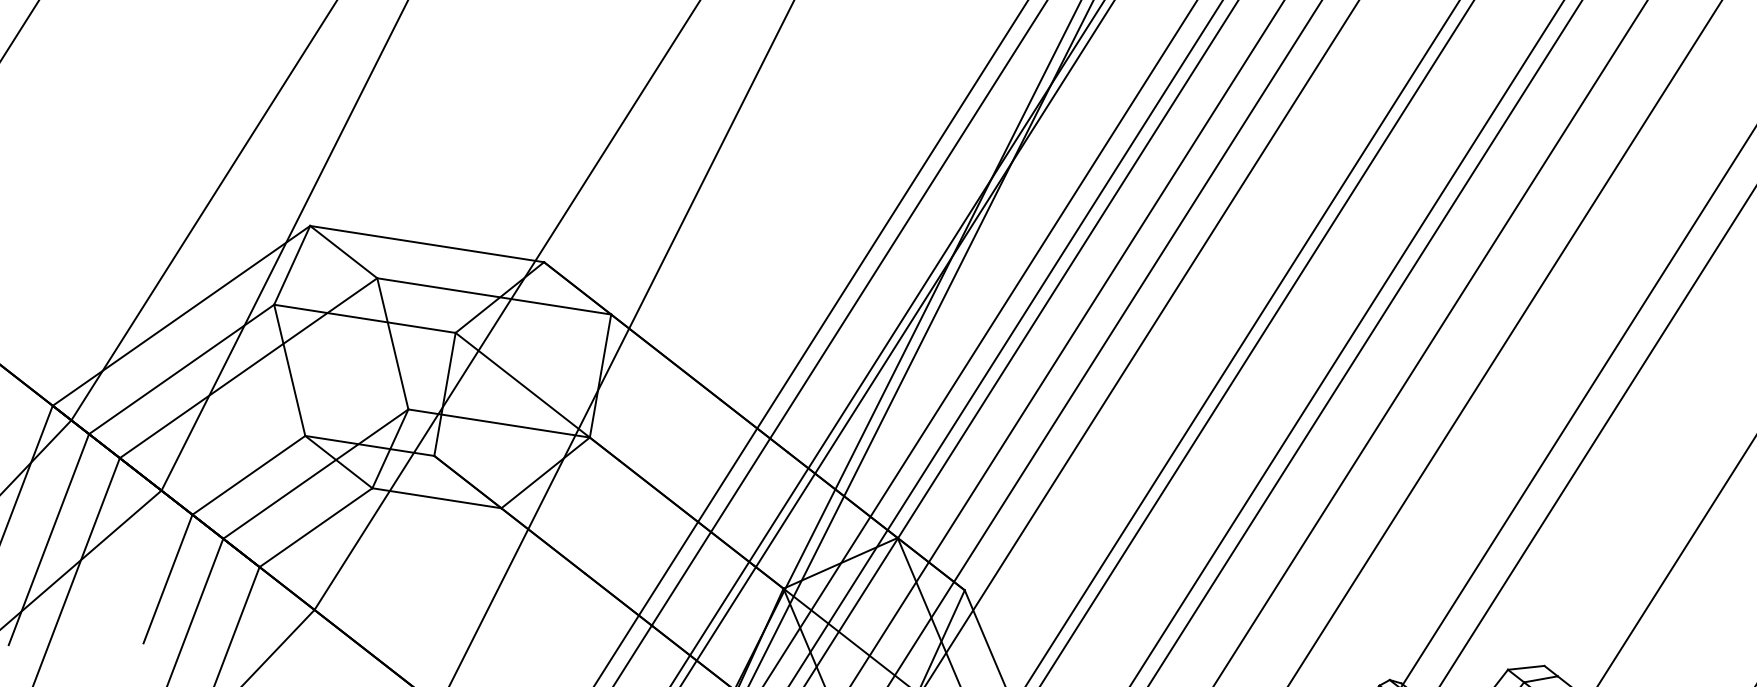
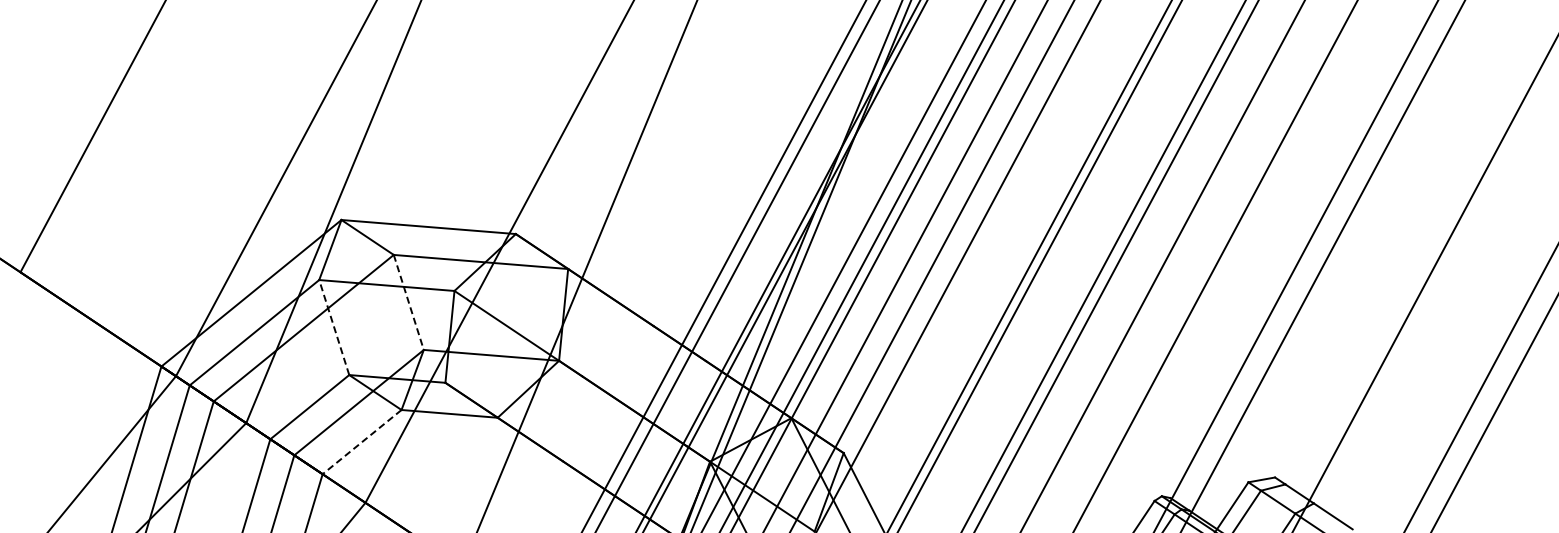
line: (392, 343) -> (408, 302), solid -> dashed
line: (290, 370) -> (334, 327), solid -> dashed
line: (316, 528) -> (362, 442), solid -> dashed

